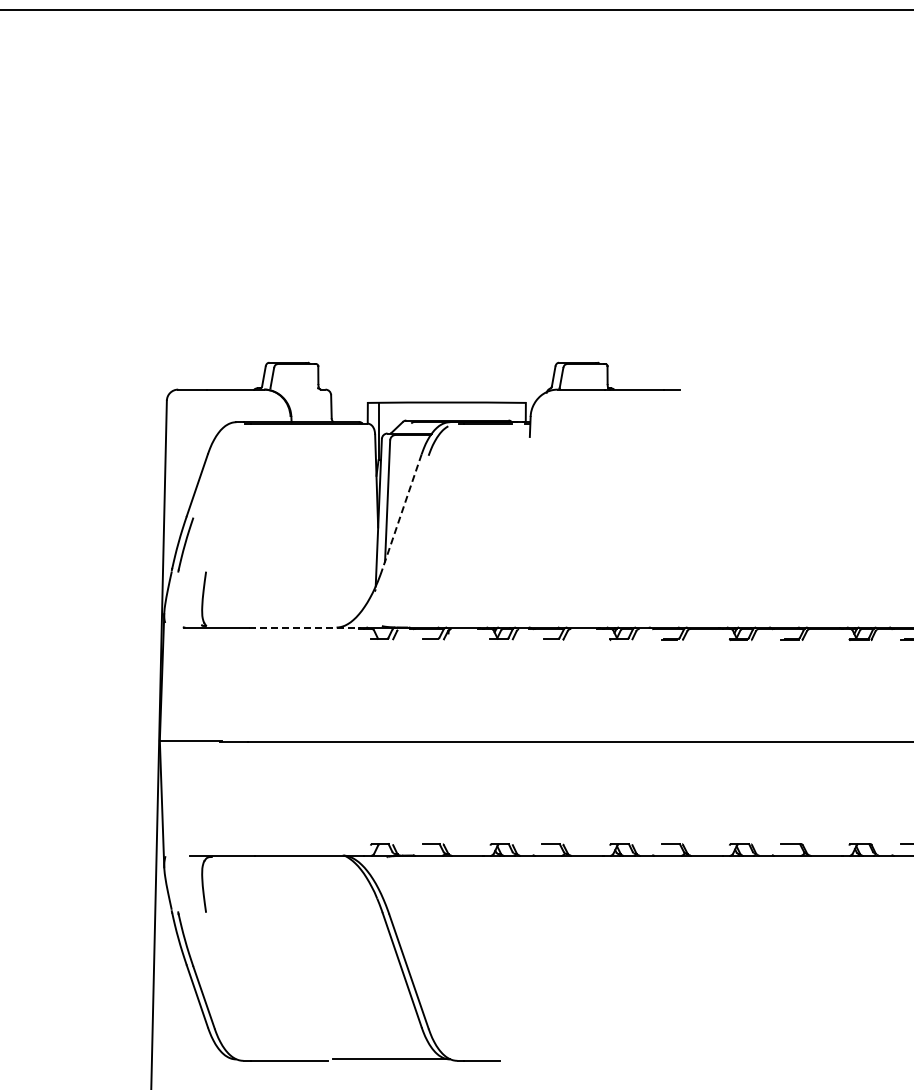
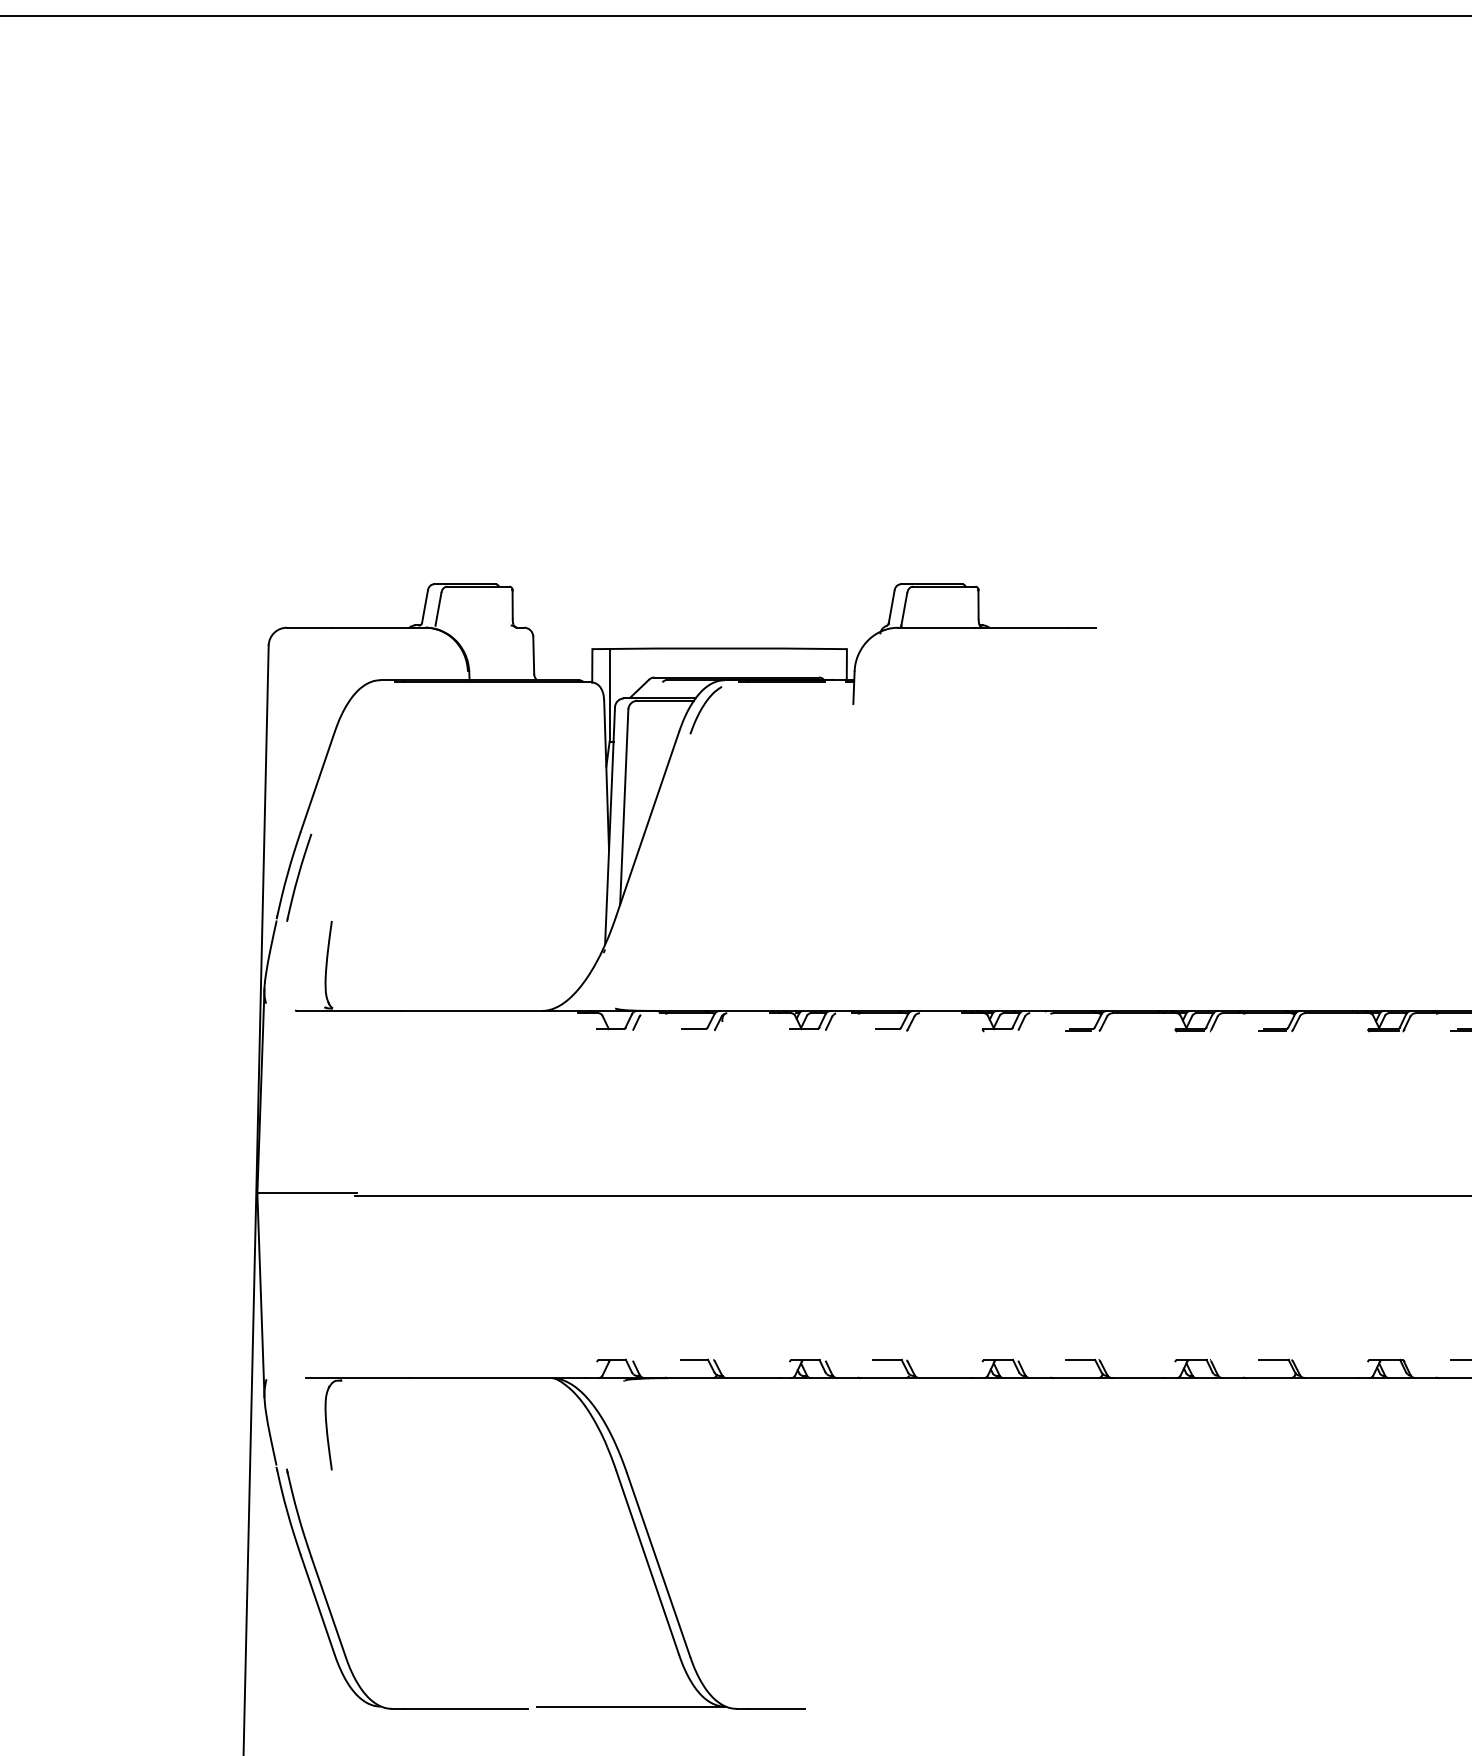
line: (402, 511) -> (648, 824), dashed -> solid
line: (304, 627) -> (490, 1010), dashed -> solid

